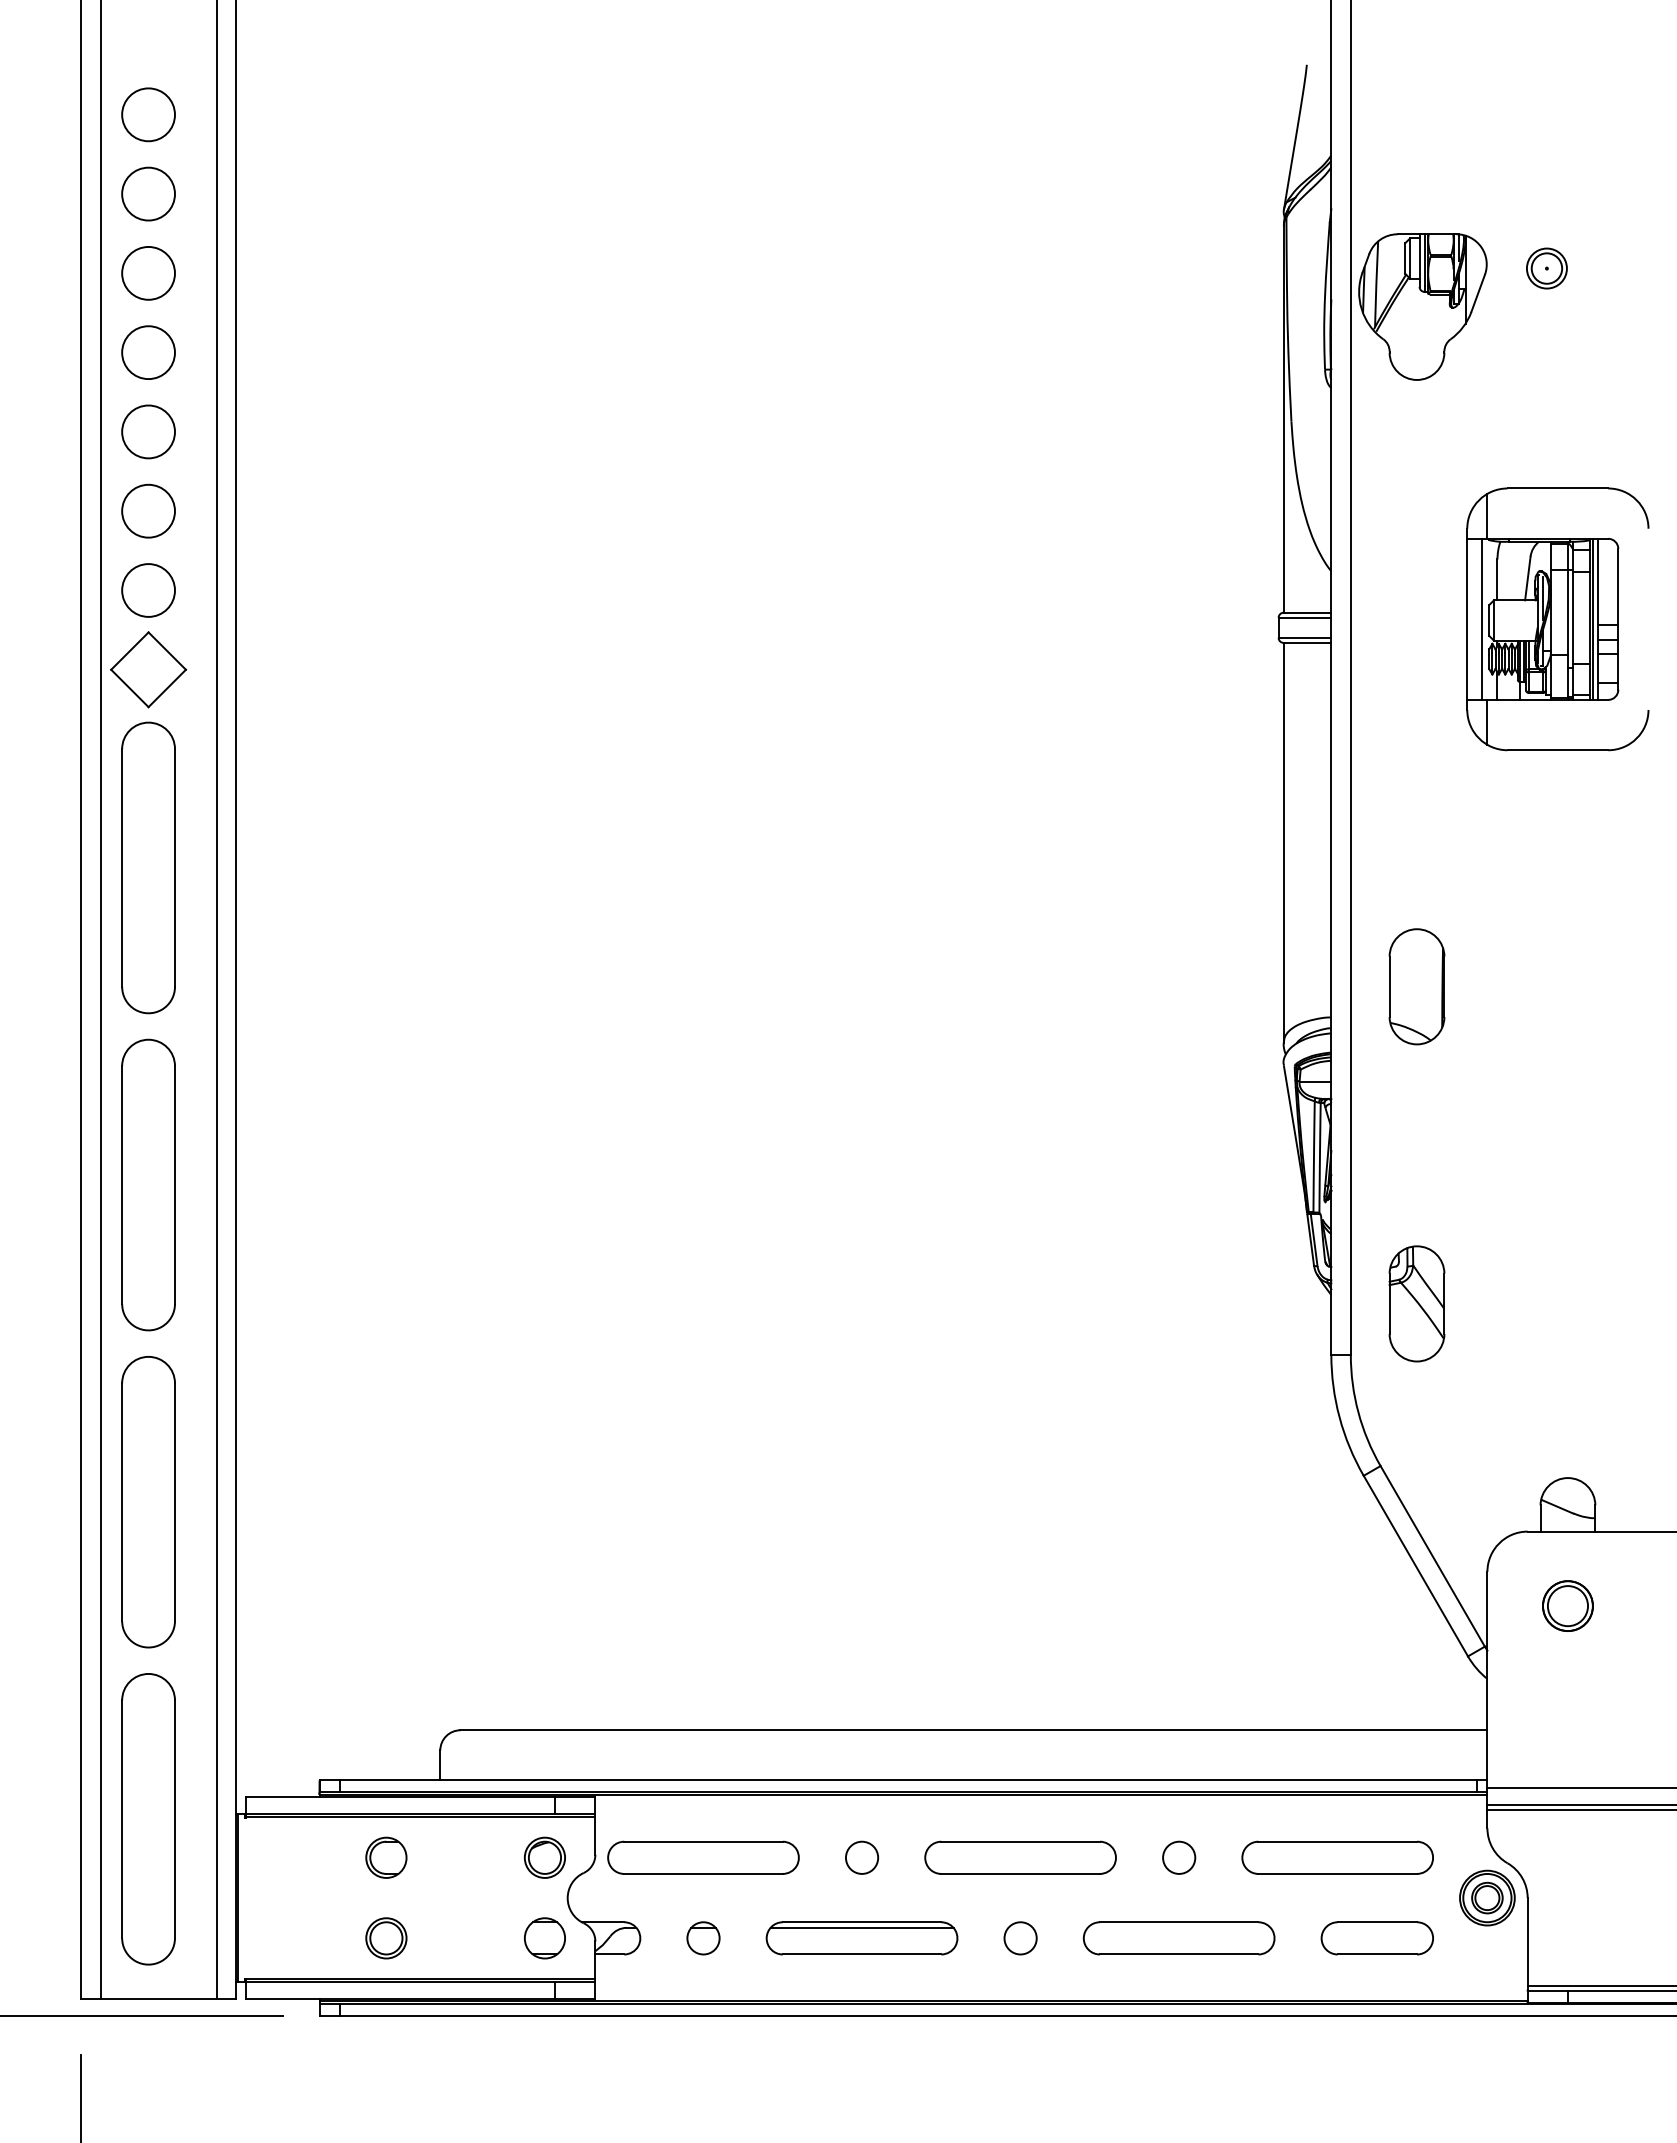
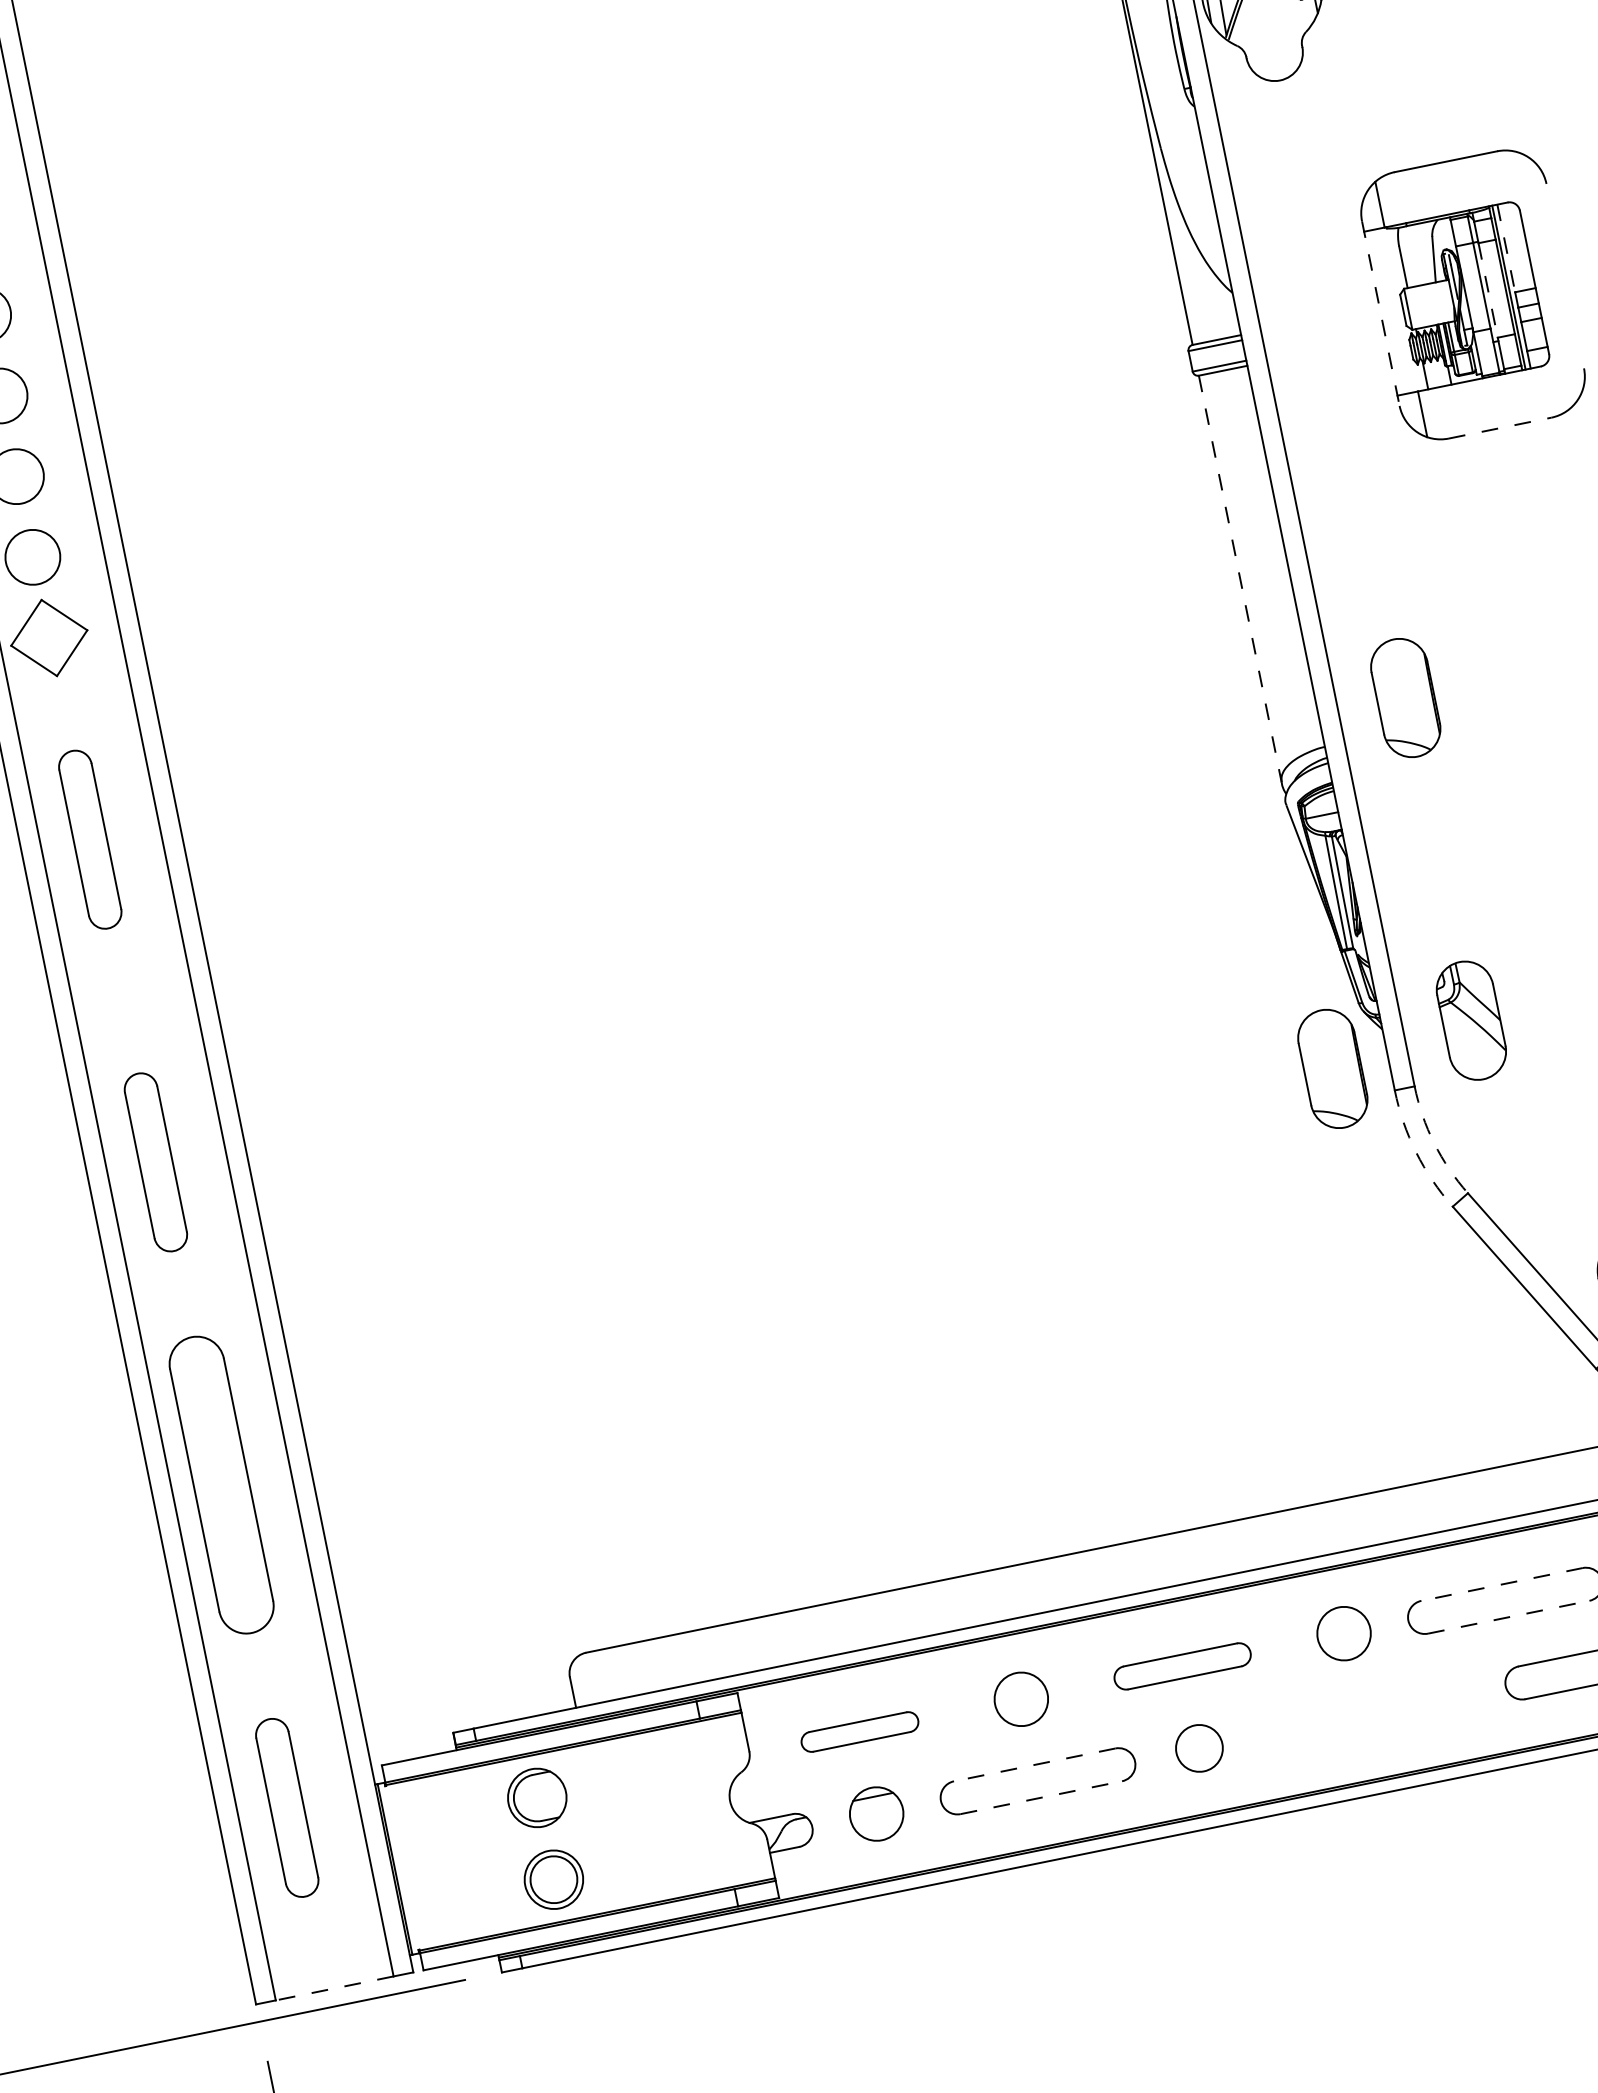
line: (1598, 582) -> (1506, 249), solid -> dashed
line: (1482, 618) -> (1396, 309), removed
line: (1572, 618) -> (1487, 291), solid -> dashed
line: (1467, 619) -> (1381, 313), solid -> dashed
line: (1558, 750) -> (1500, 428), solid -> dashed
line: (1283, 842) -> (1240, 578), solid -> dashed
part: (148, 867) -> (90, 839), size x0.6
part: (148, 1184) -> (155, 1161), size x0.6
part: (1276, 1322) -> (1332, 1068), added
arc: (1358, 1412) -> (1434, 1143), solid -> dashed
arc: (1339, 1417) -> (1416, 1152), solid -> dashed
part: (148, 1819) -> (287, 1808), size x0.6
line: (1337, 1841) -> (1501, 1584), solid -> dashed
part: (386, 1857) -> (537, 1797), size x1.4
part: (544, 1857) -> (698, 1764), removed
part: (703, 1857) -> (859, 1731), size x0.6
circle: (861, 1857) -> (1020, 1699), size x1.6
part: (1020, 1857) -> (1182, 1666), size x0.7
circle: (1179, 1857) -> (1344, 1633), size x1.6
line: (1338, 1873) -> (1509, 1616), solid -> dashed
line: (861, 1922) -> (1034, 1765), solid -> dashed
line: (861, 1927) -> (1035, 1770), removed
part: (386, 1938) -> (554, 1879), size x1.4
part: (544, 1938) -> (714, 1847), removed
part: (703, 1938) -> (876, 1814), size x1.6
circle: (1020, 1938) -> (1199, 1748), size x1.4
part: (1178, 1938) -> (1360, 1715), removed
line: (862, 1954) -> (1041, 1797), solid -> dashed
line: (158, 1998) -> (334, 1988), solid -> dashed

